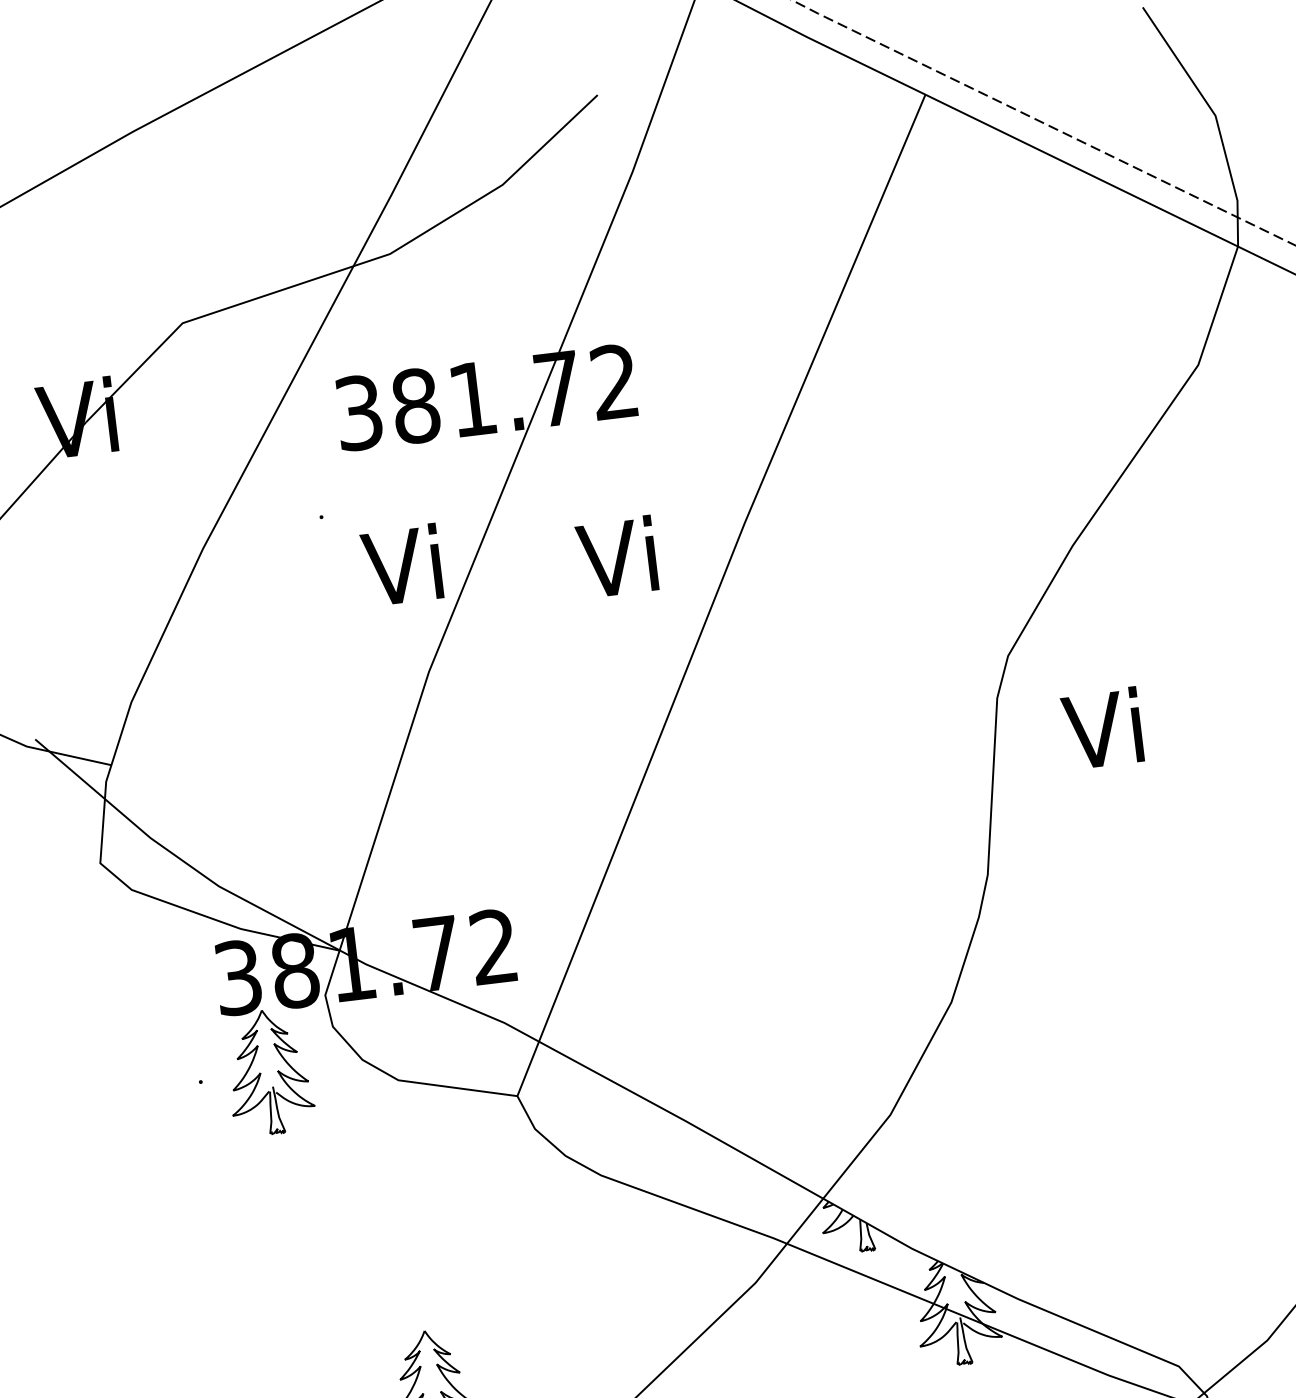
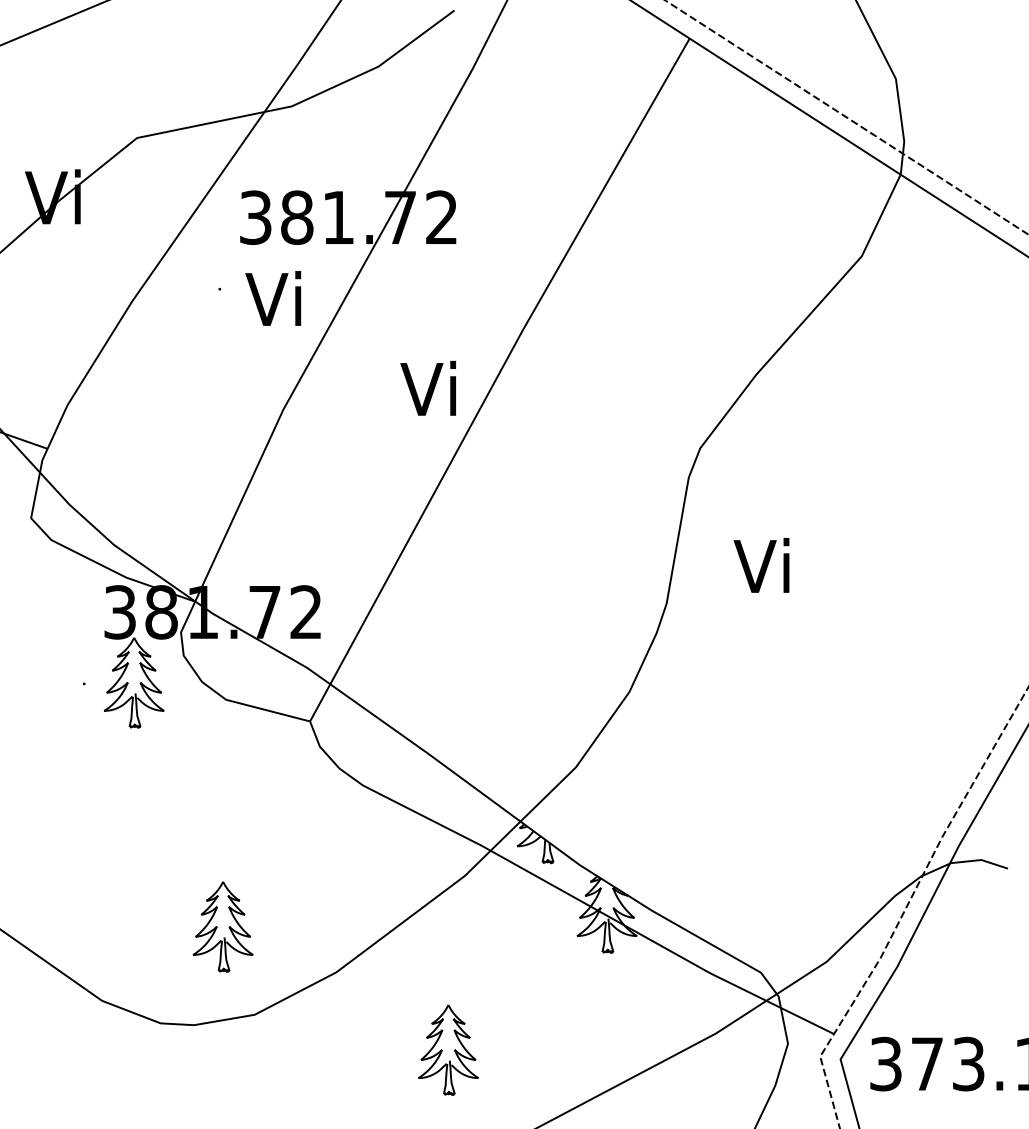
text: (615, 555) -> (427, 387), moved
text: (402, 565) -> (273, 298), moved
text: (1102, 728) -> (761, 565), moved

